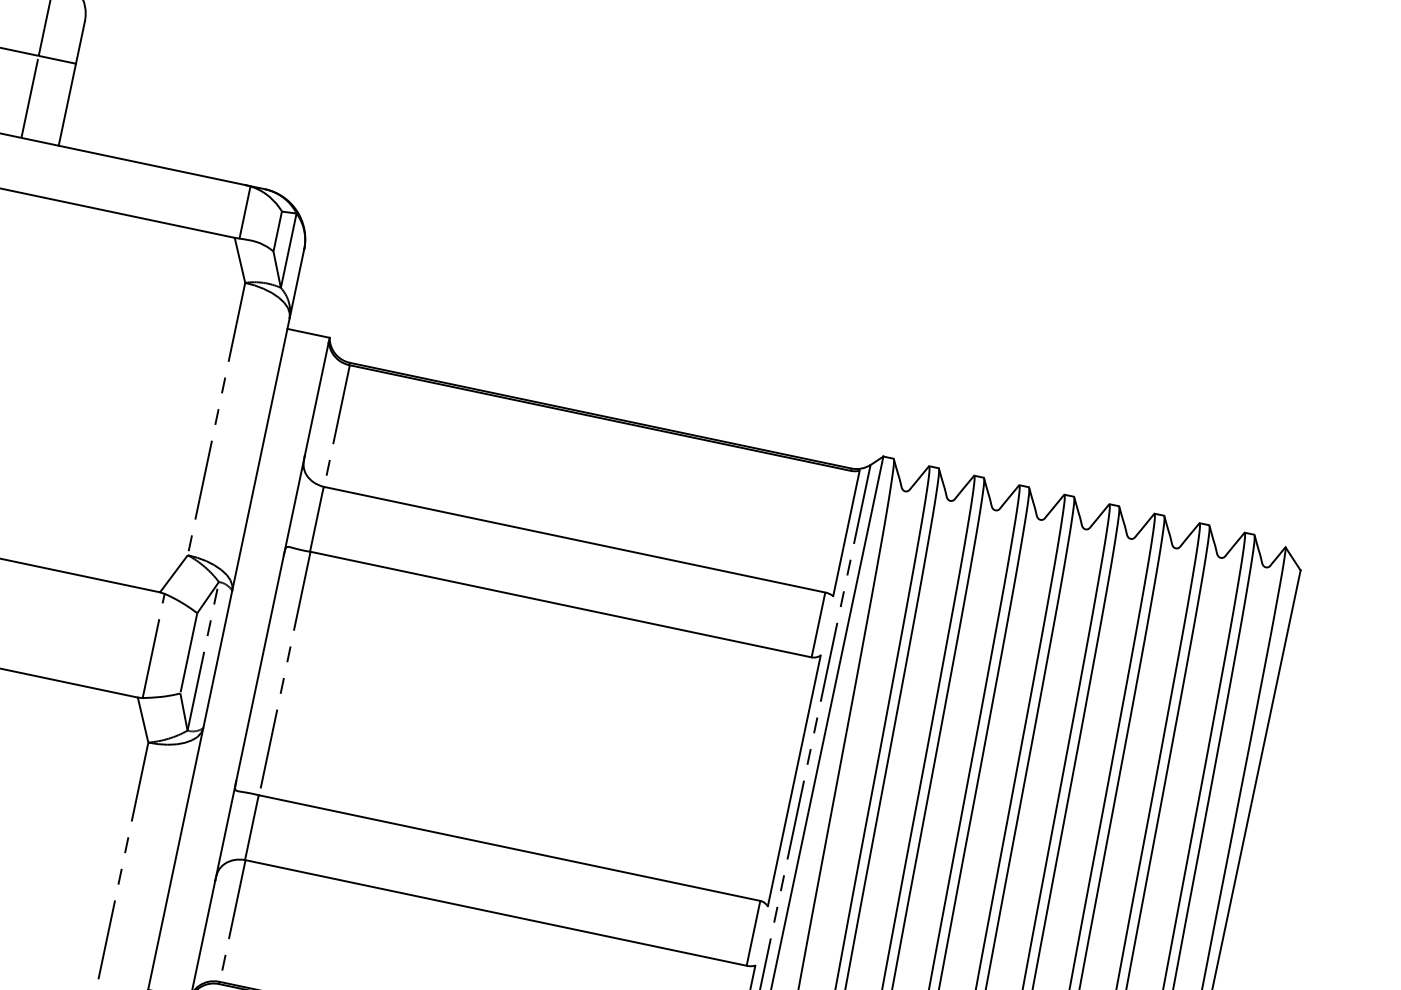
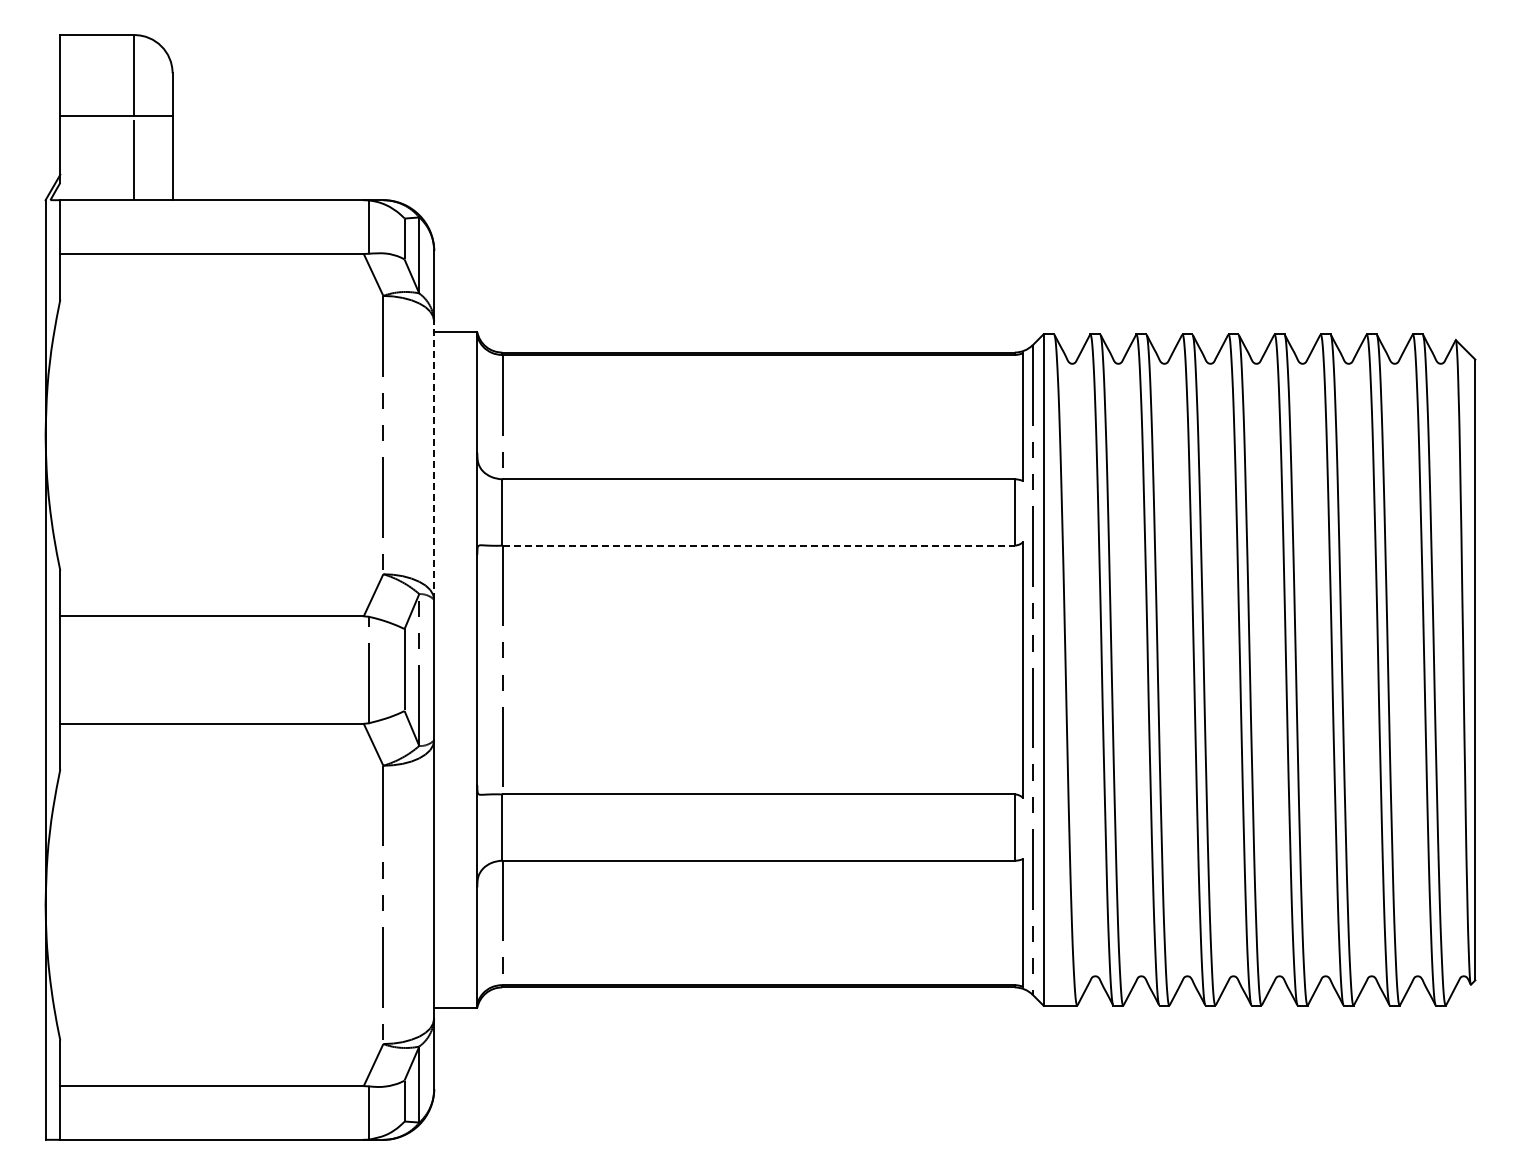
line: (261, 453) -> (434, 459), solid -> dashed
line: (561, 604) -> (759, 545), solid -> dashed

